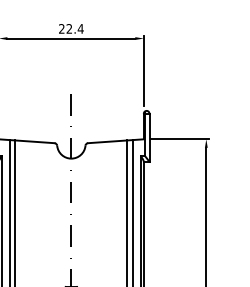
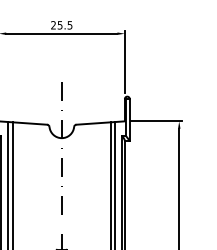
text: (74, 28) -> (64, 24), 22.4 -> 25.5

